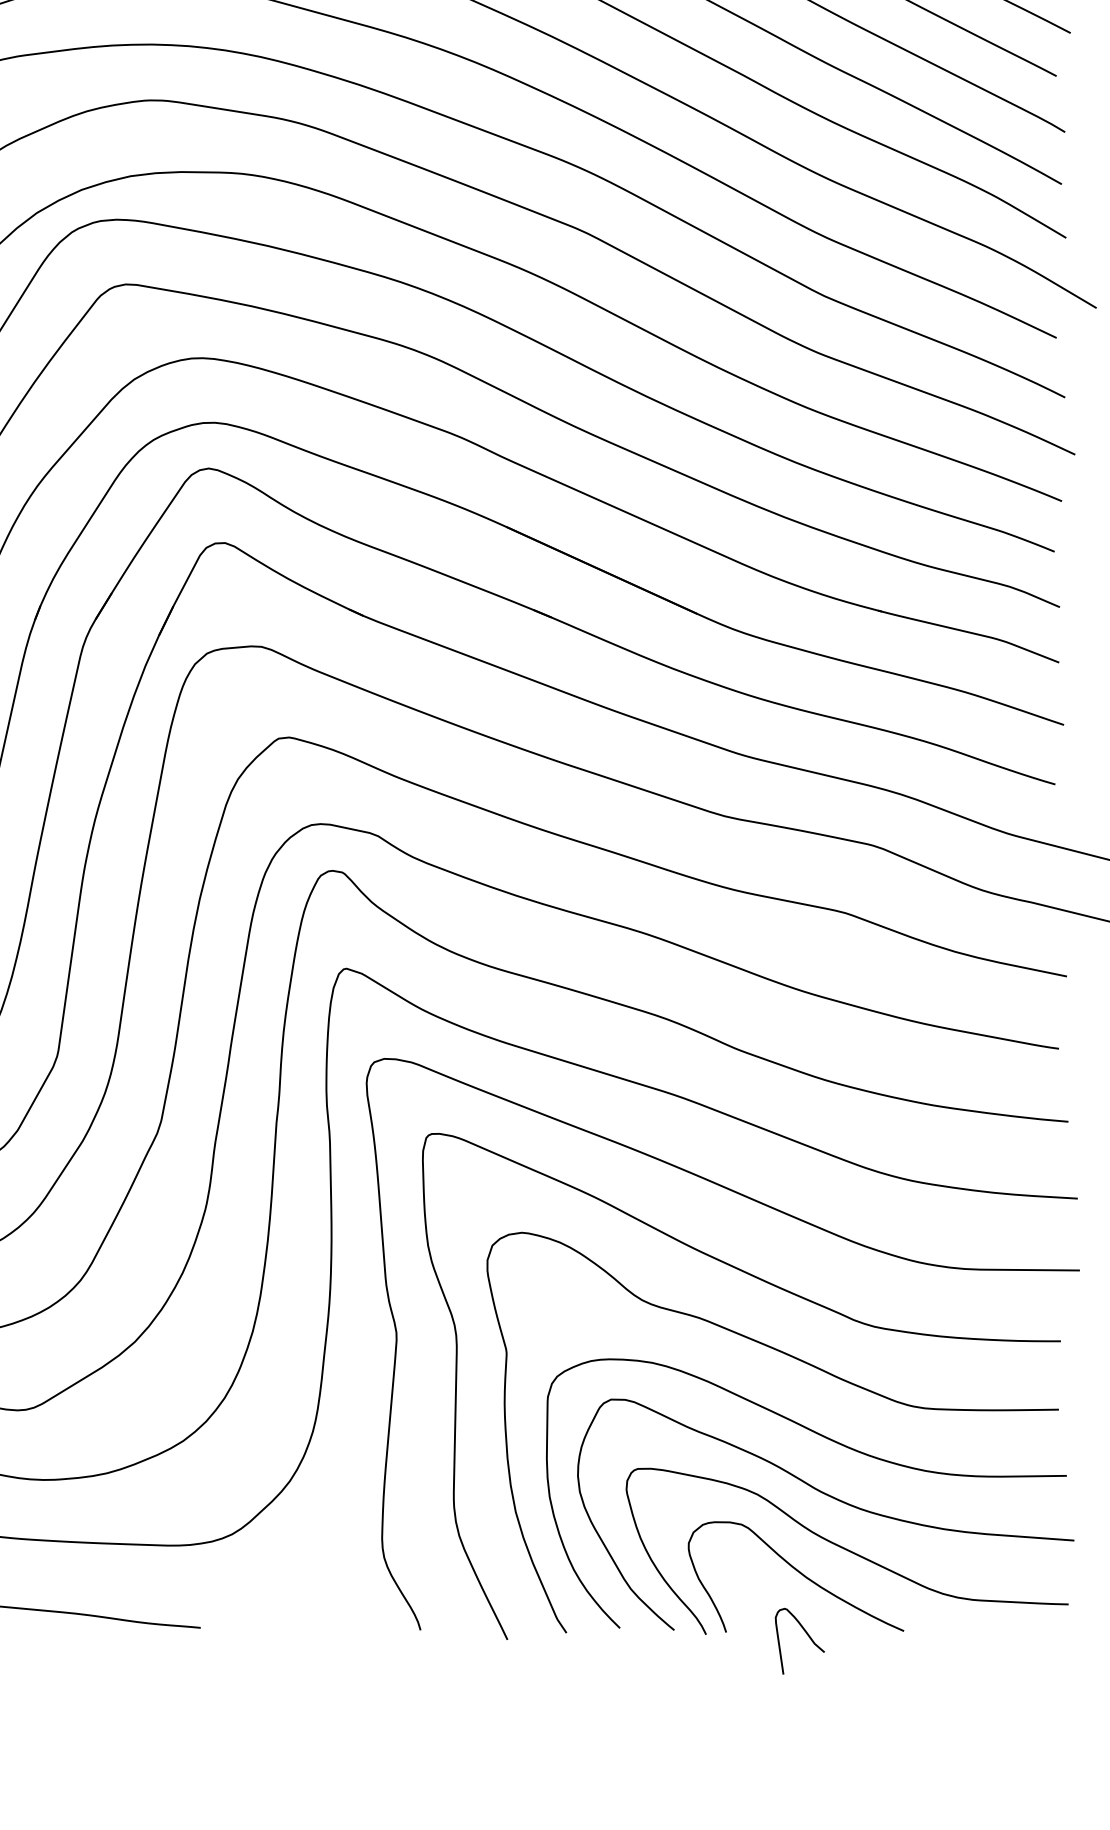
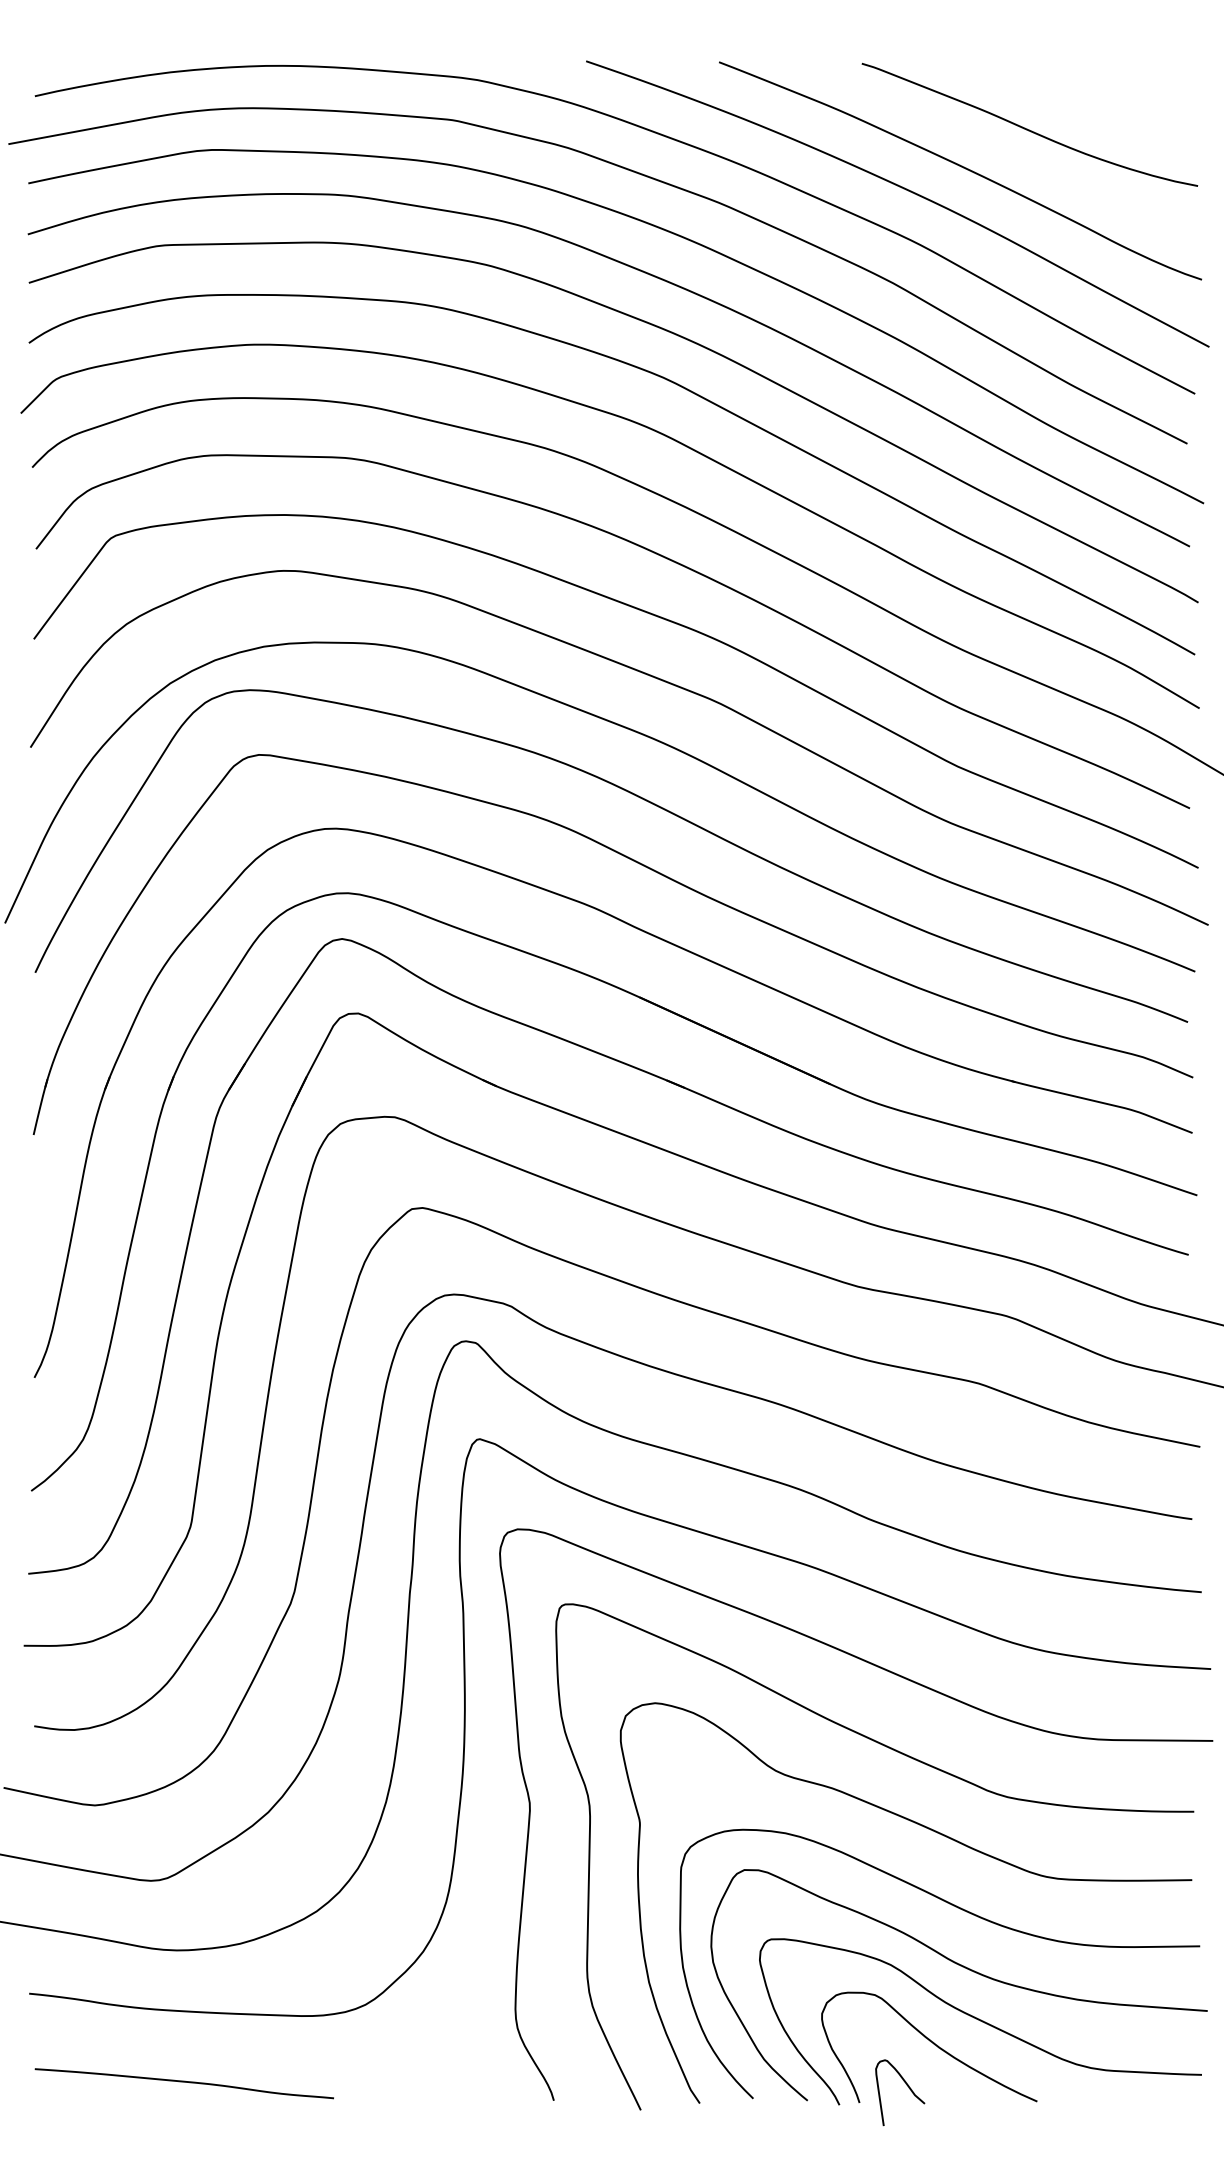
curve: (808, 1637) -> (908, 2088), moved

